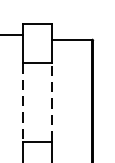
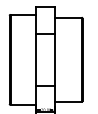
line: (51, 101) -> (54, 59), dashed -> solid
line: (23, 103) -> (35, 60), dashed -> solid

